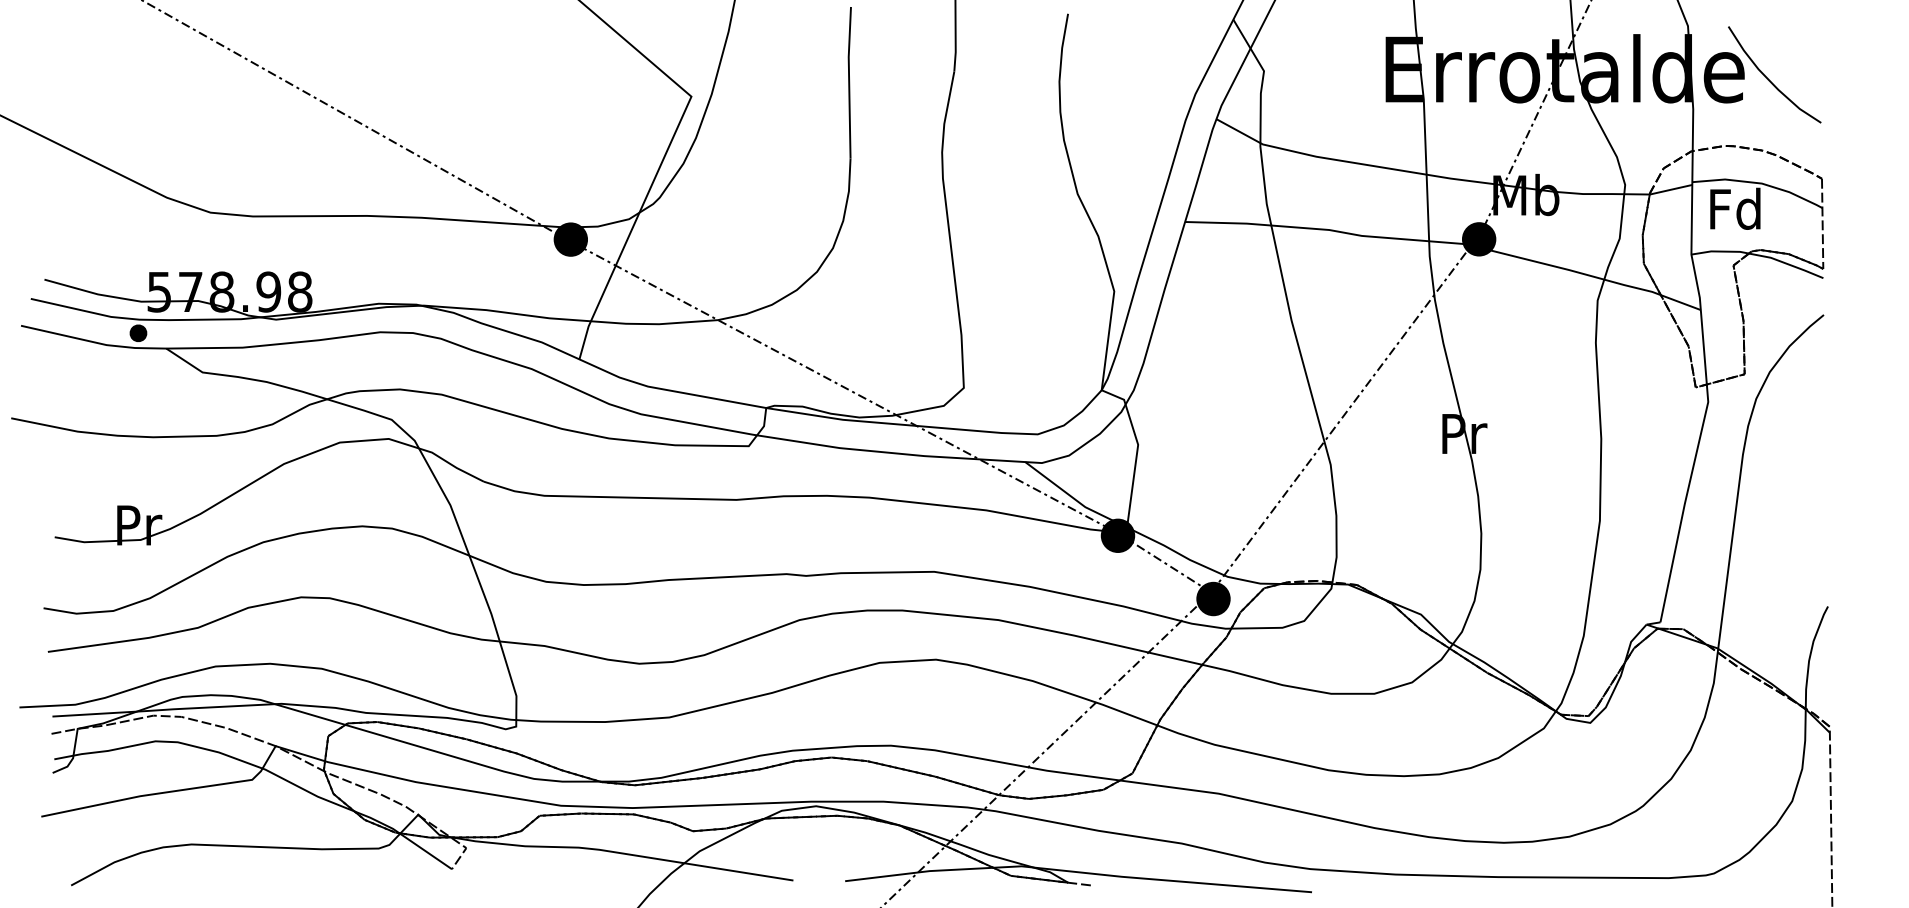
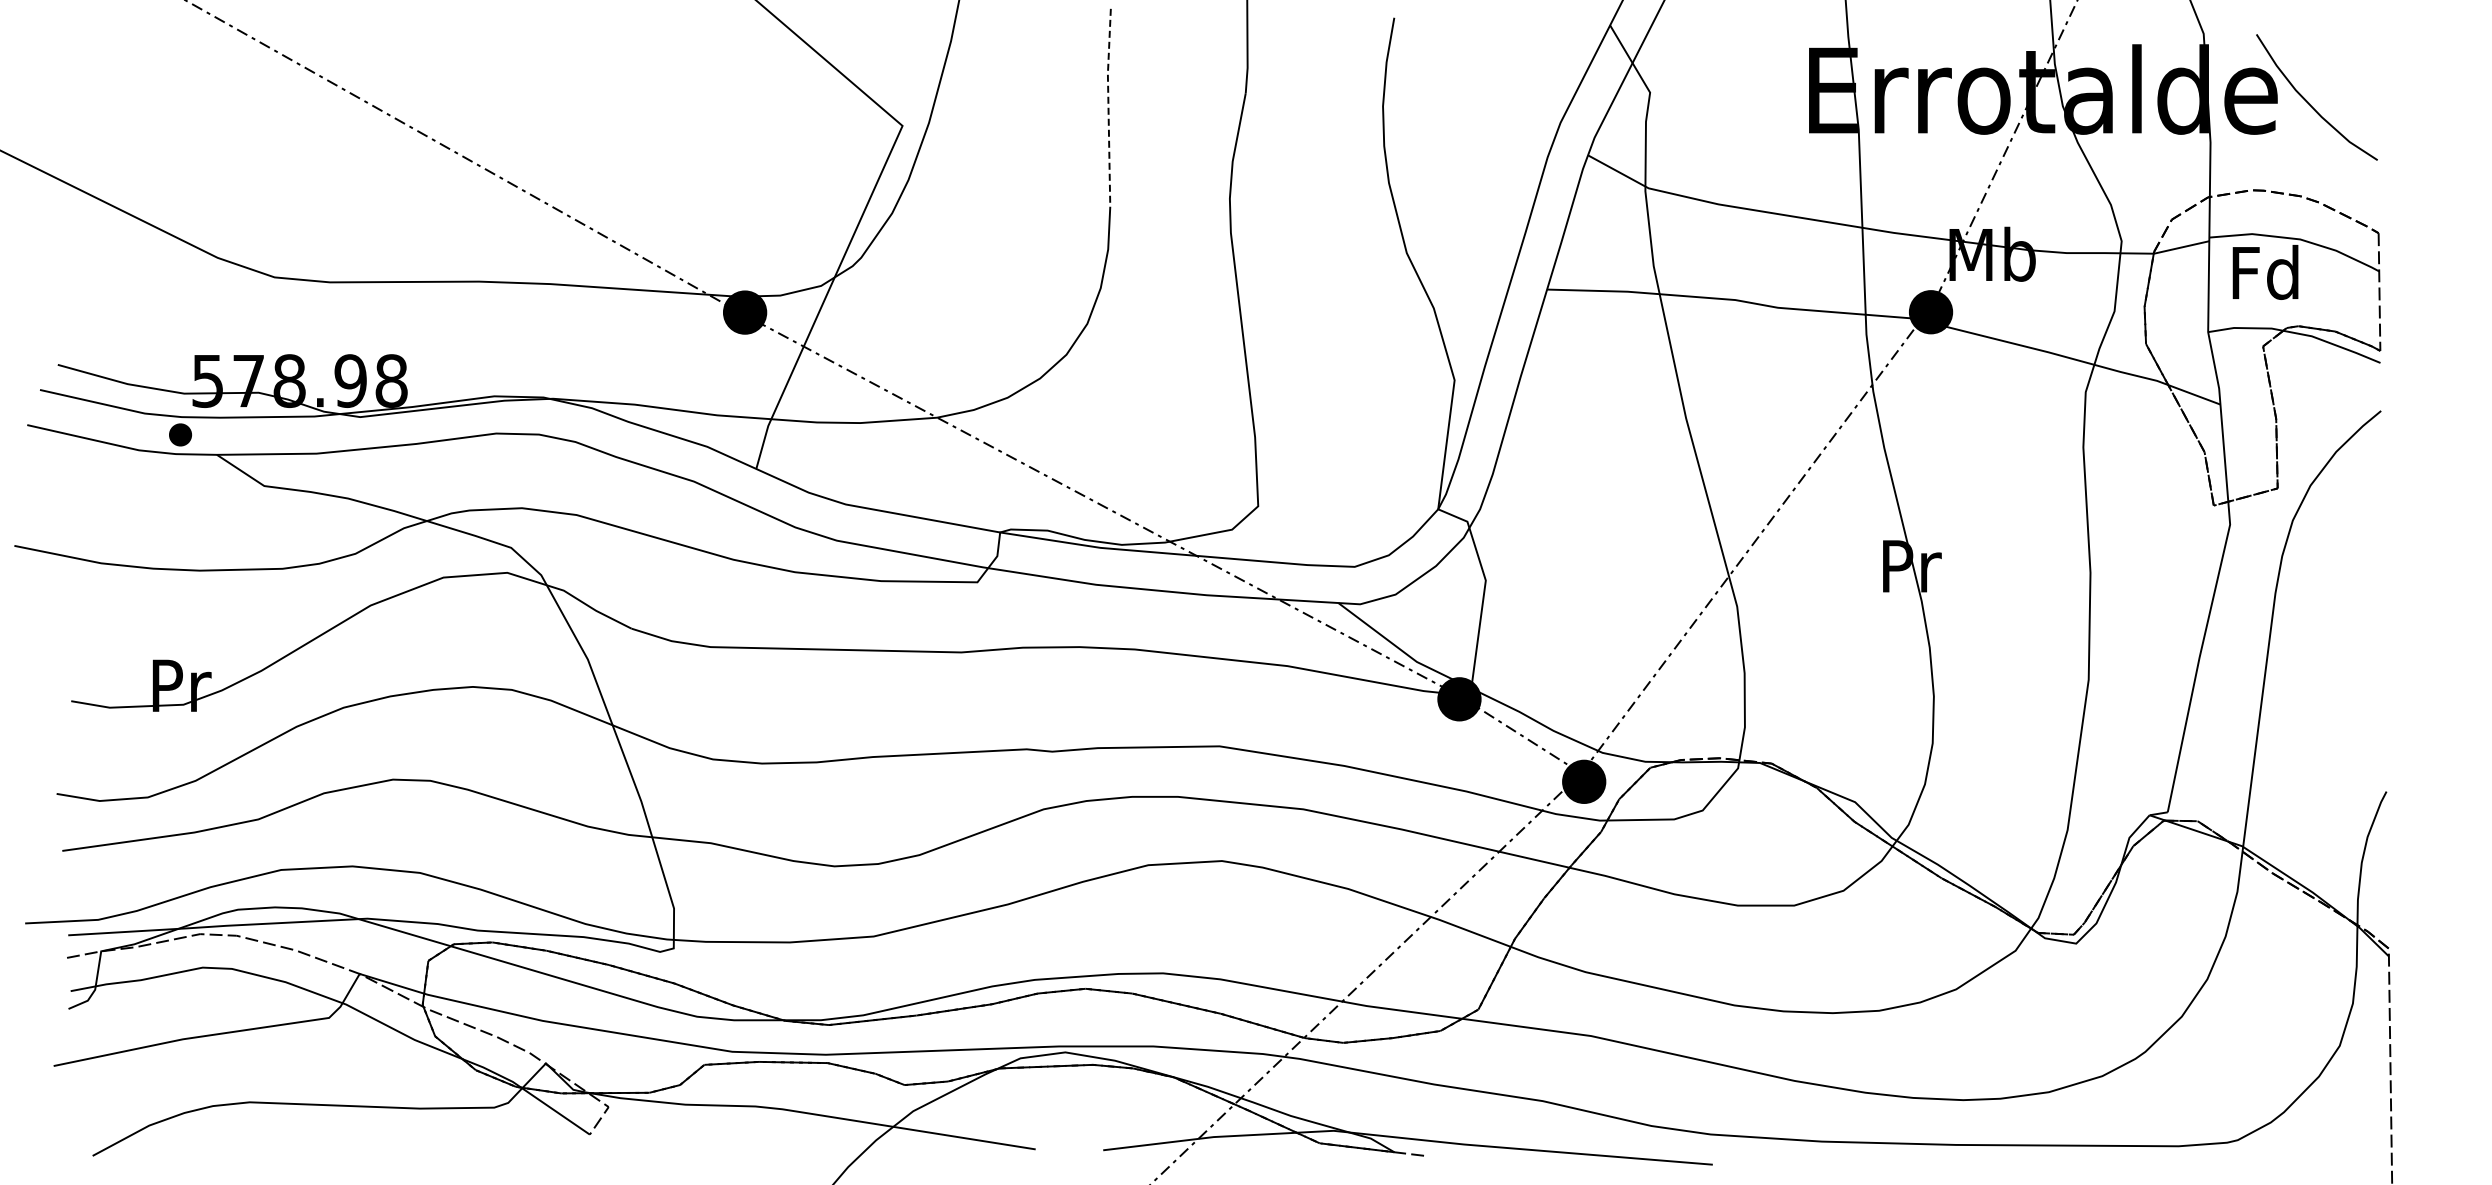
line: (849, 82) -> (1108, 107), solid -> dashed

